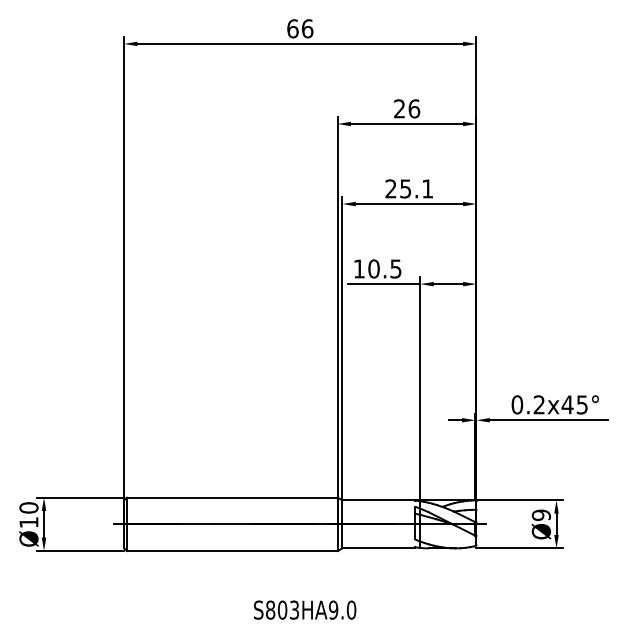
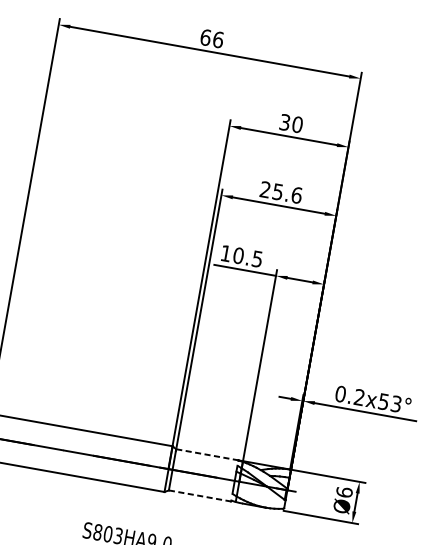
text: (407, 108) -> (291, 123), 26 -> 30
text: (427, 188) -> (296, 194), 25.1 -> 25.6
text: (574, 404) -> (389, 402), 0.2x45° -> 0.2x53°
line: (379, 500) -> (207, 455), solid -> dashed
text: (541, 515) -> (344, 492), Ø9 -> Ø6
line: (379, 548) -> (200, 496), solid -> dashed

